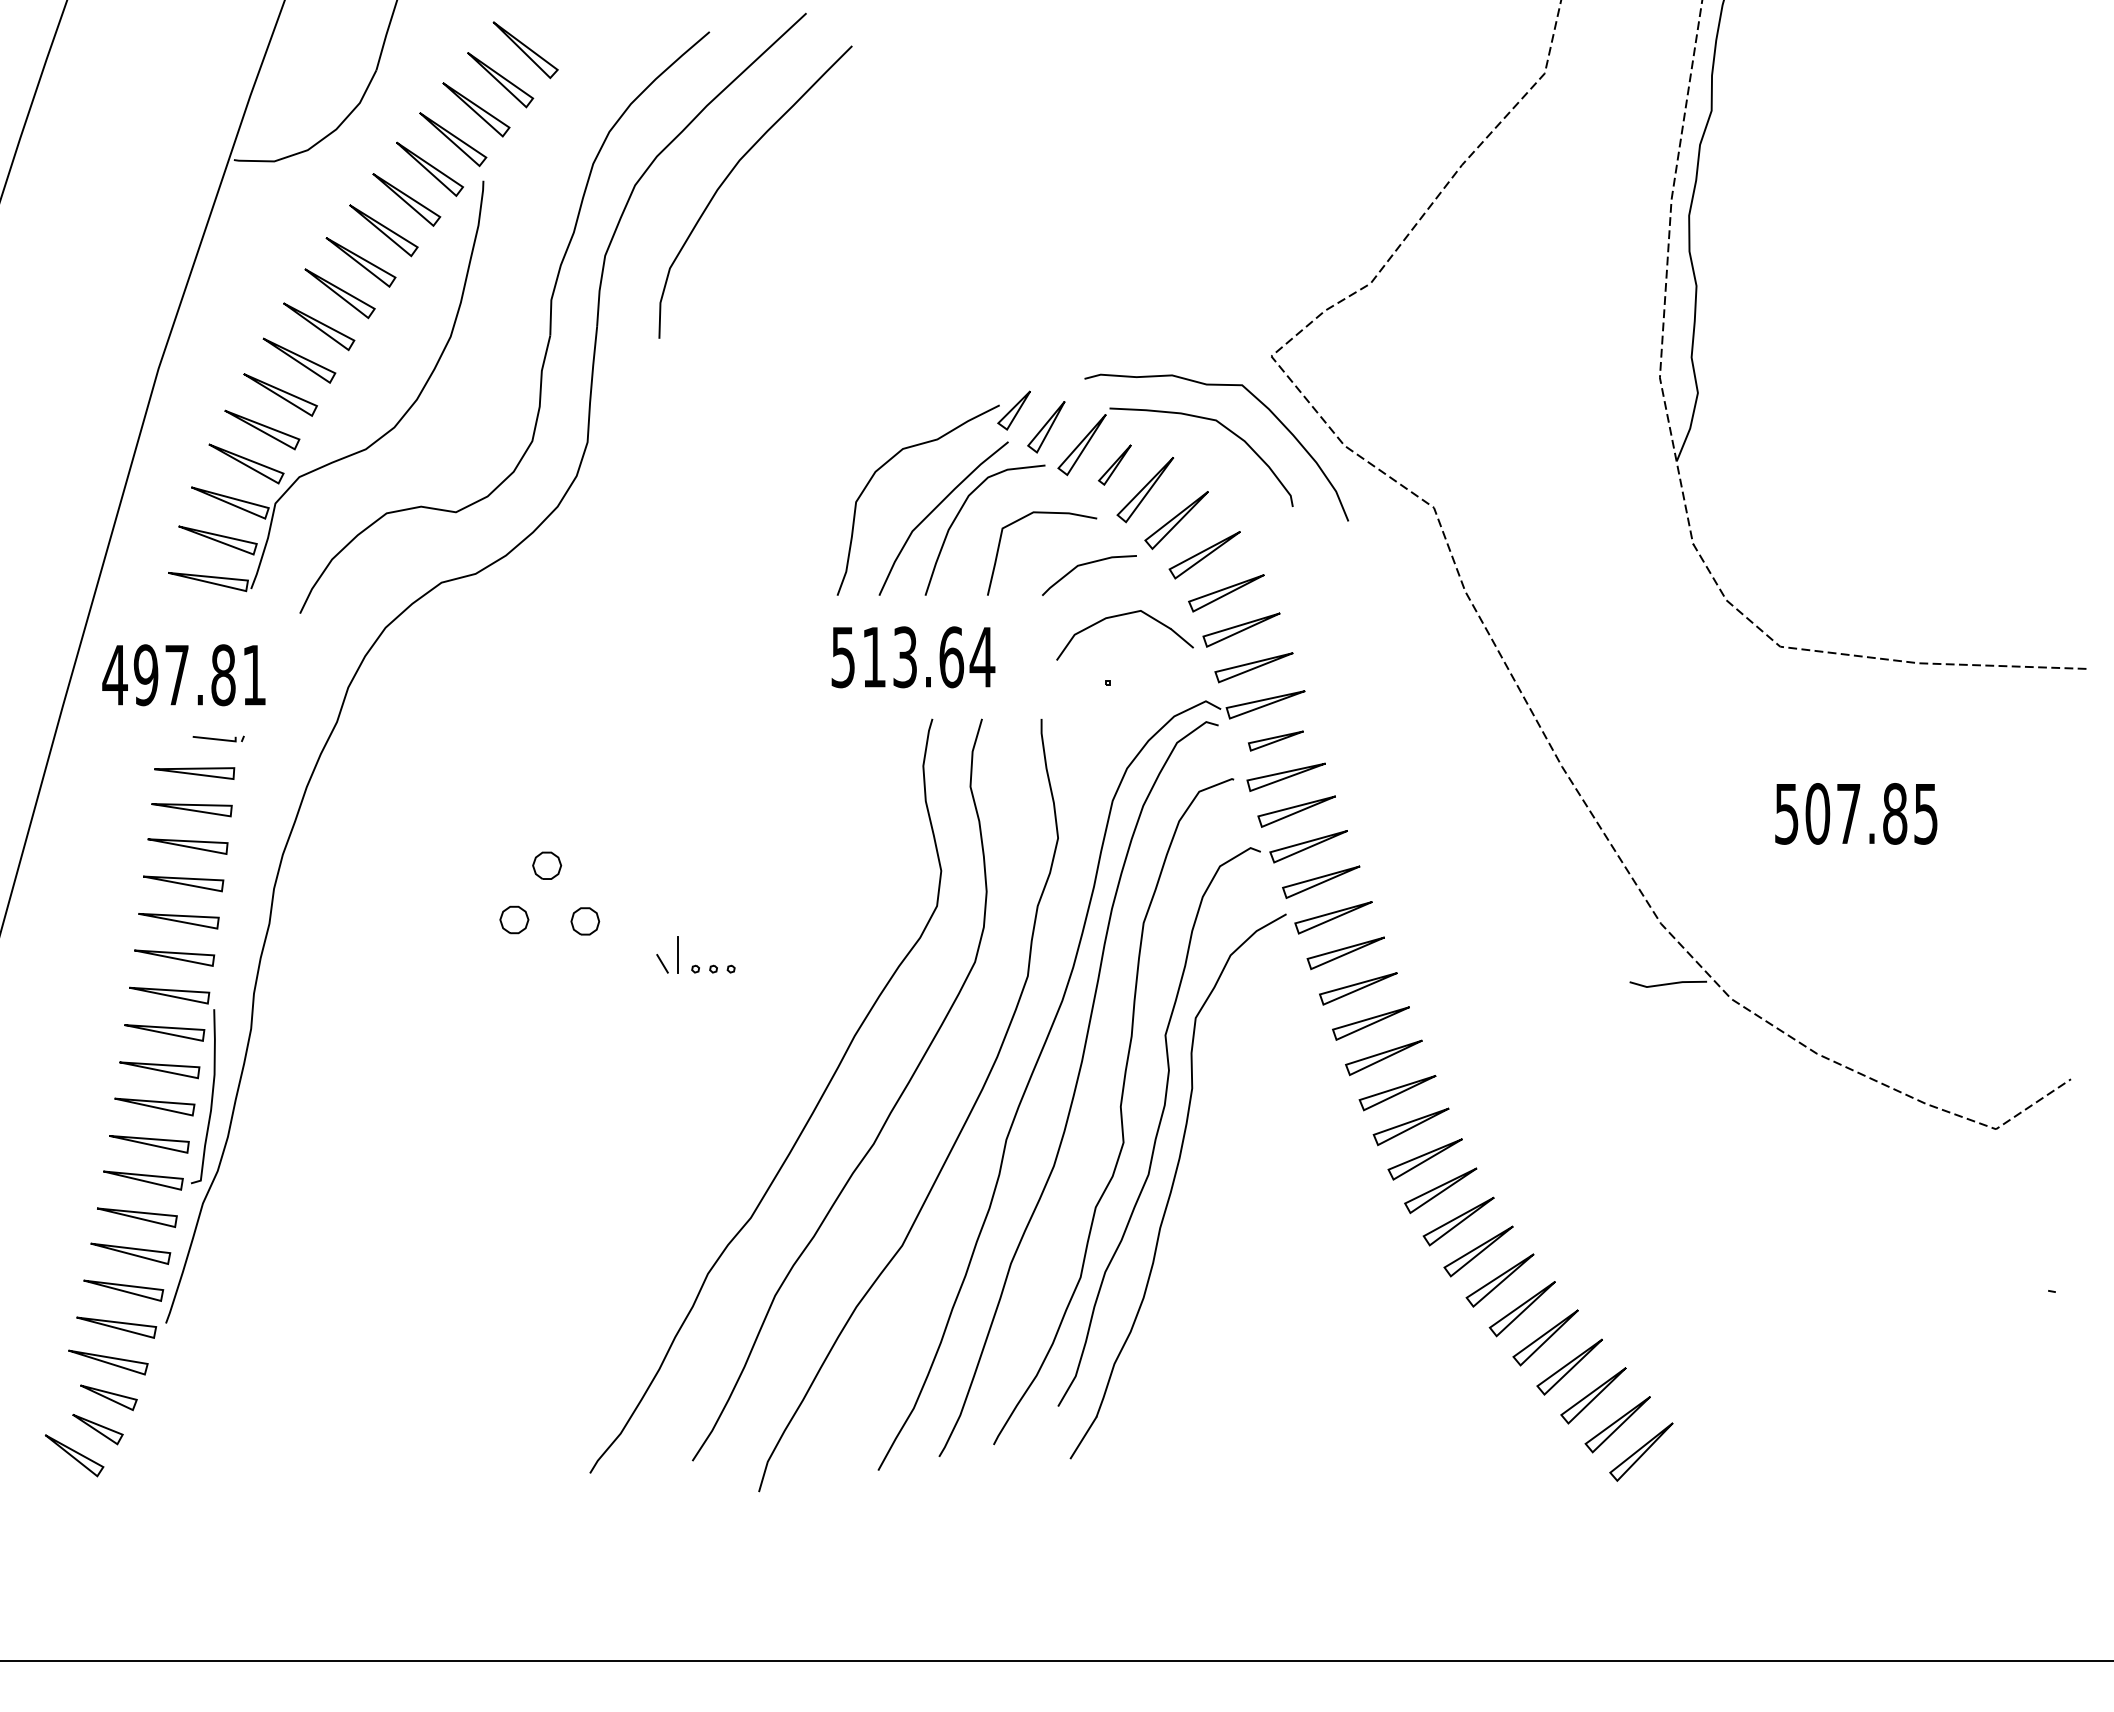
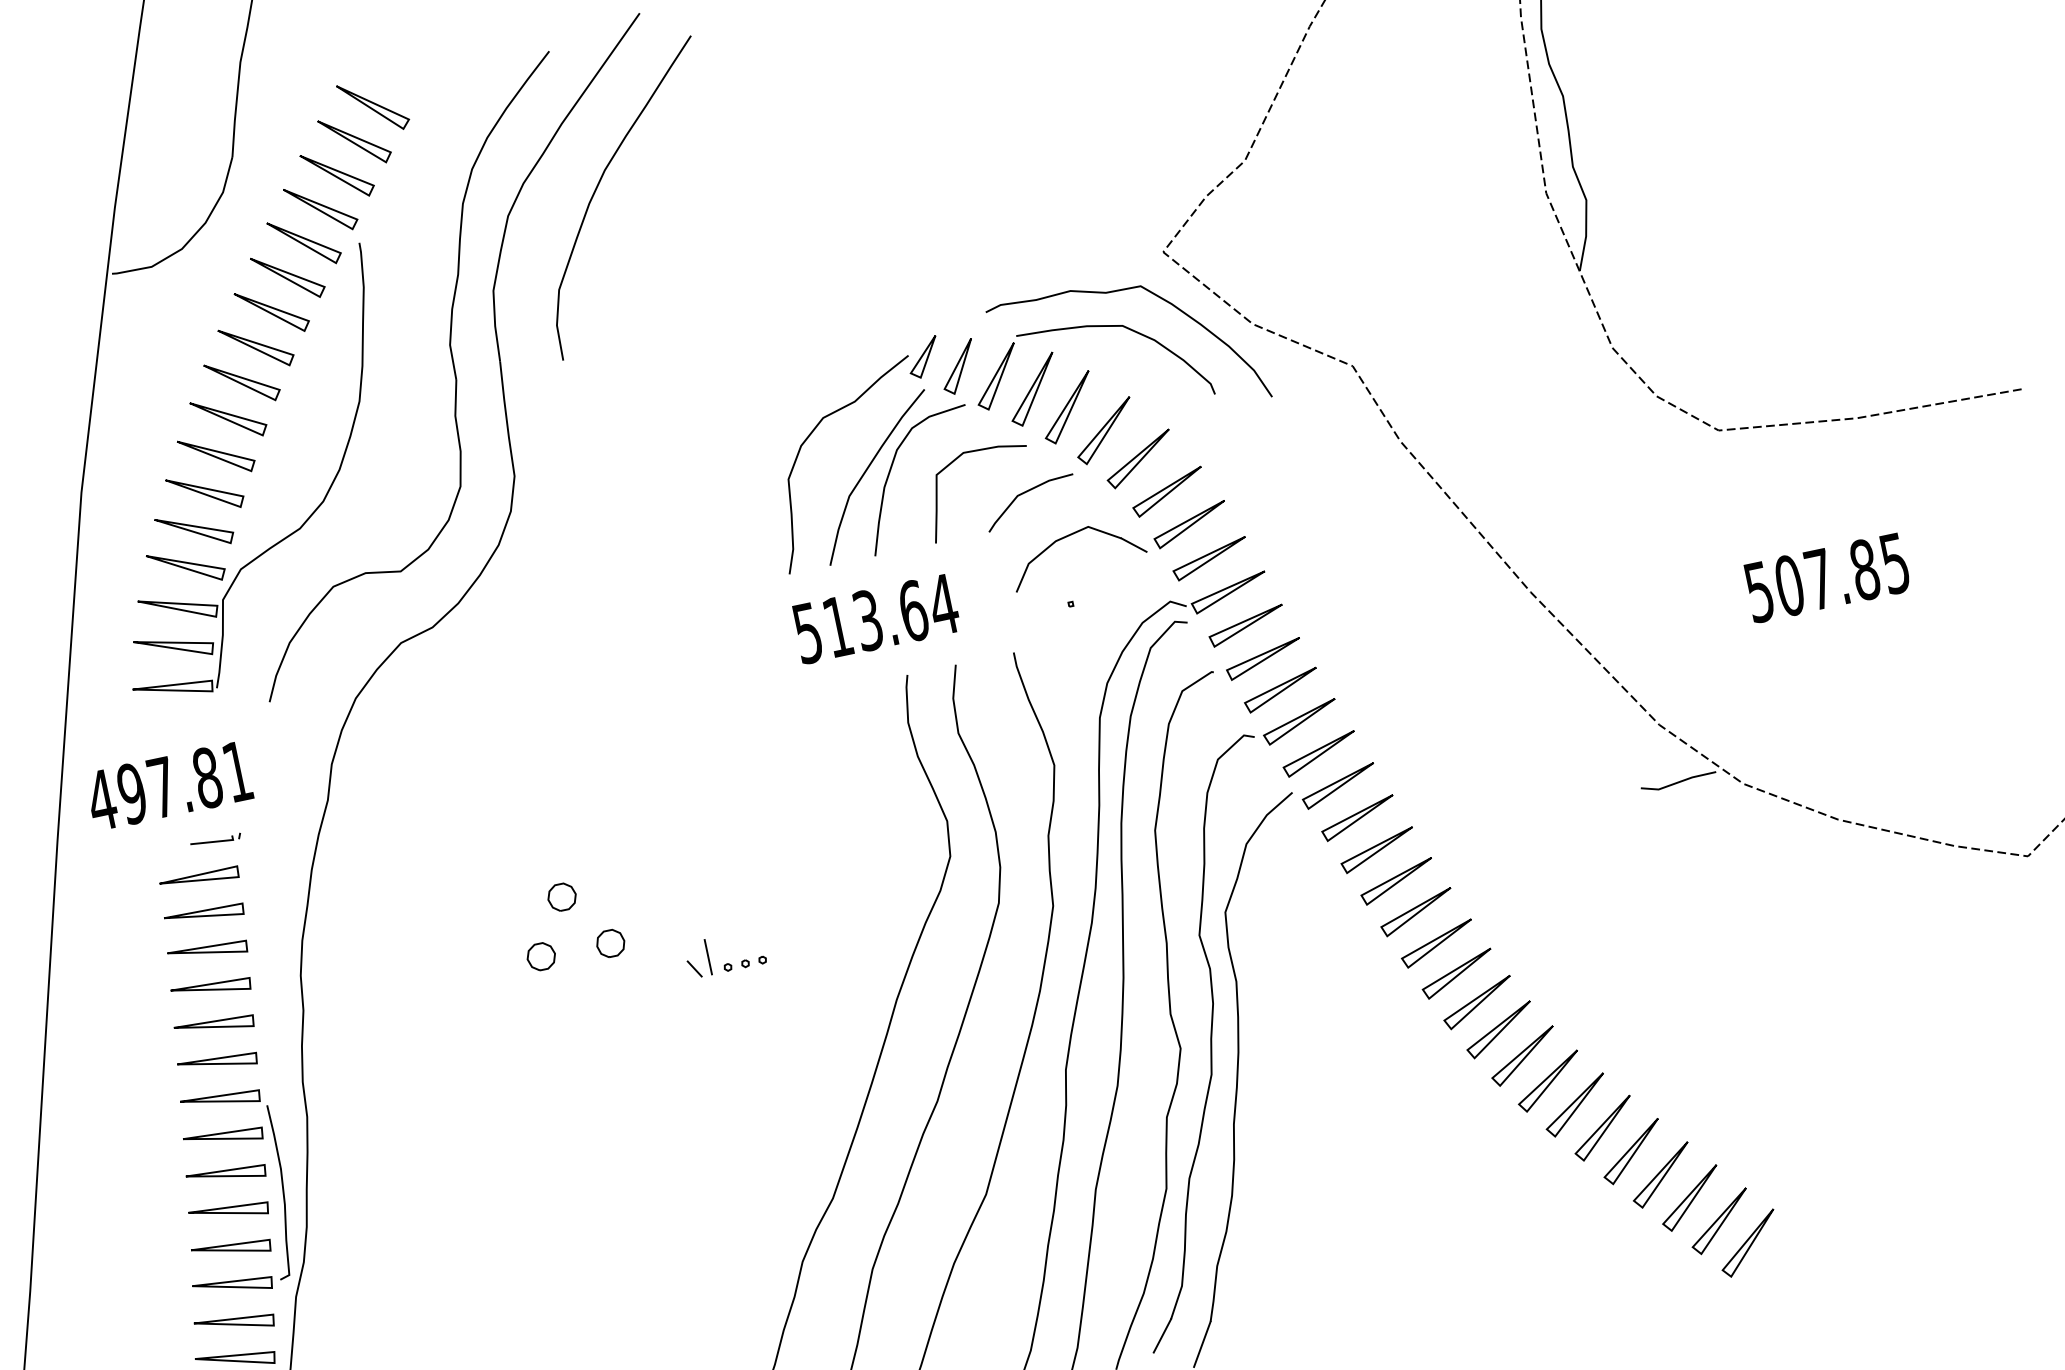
part: (1114, 464) -> (1032, 389), size x1.67
part: (1275, 740) -> (1246, 625), size x1.43
line: (1046, 1420) -> (1162, 1335), added

